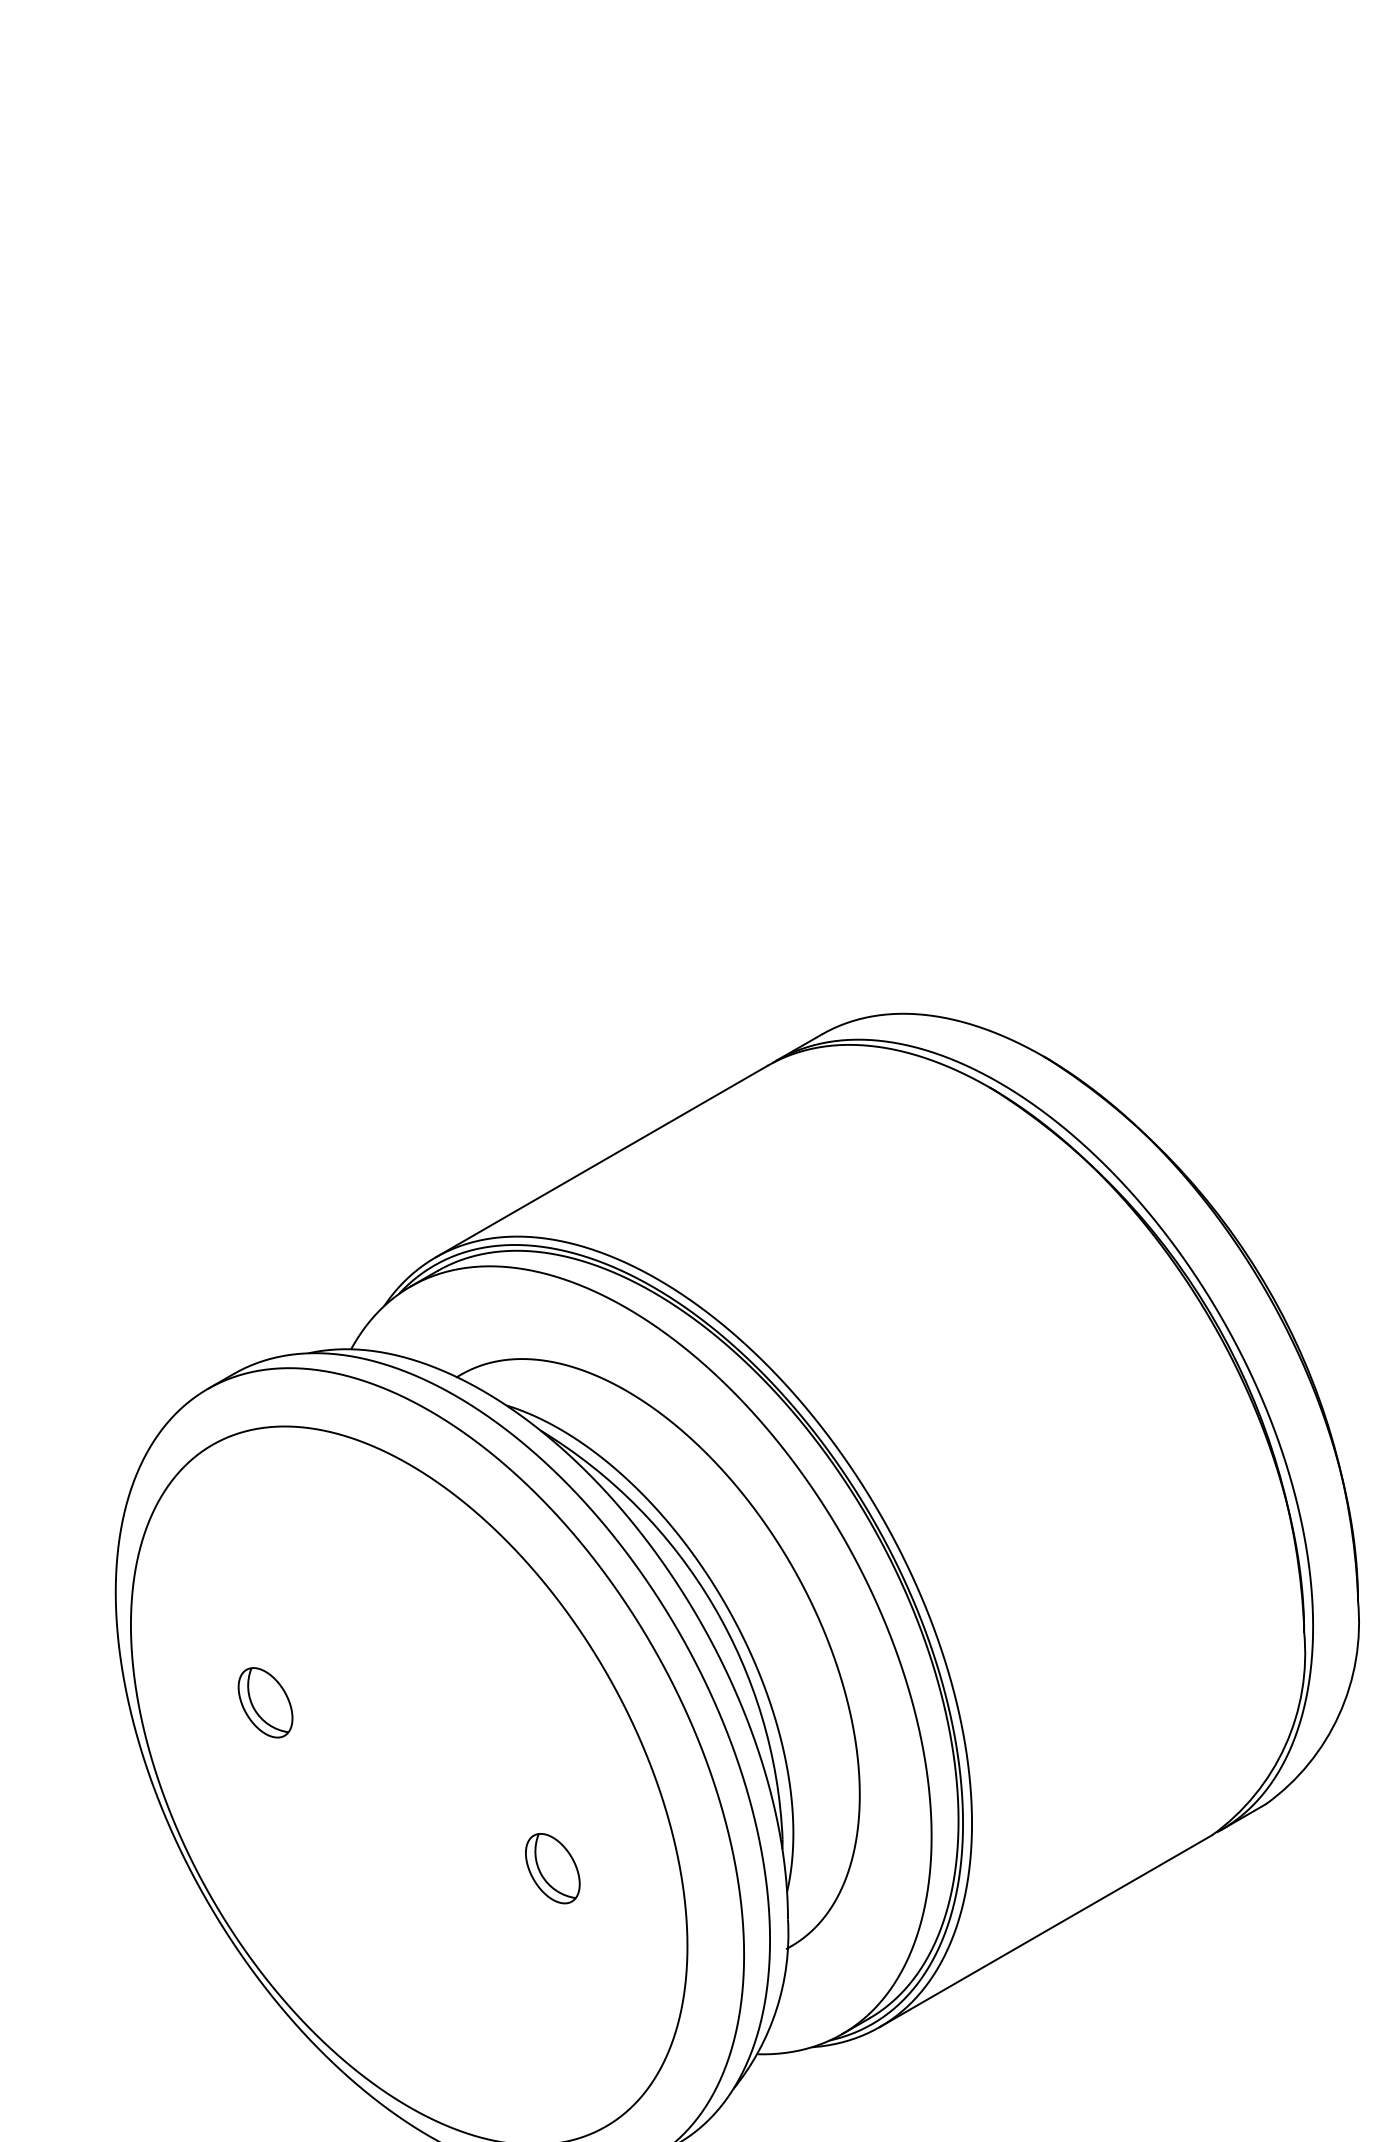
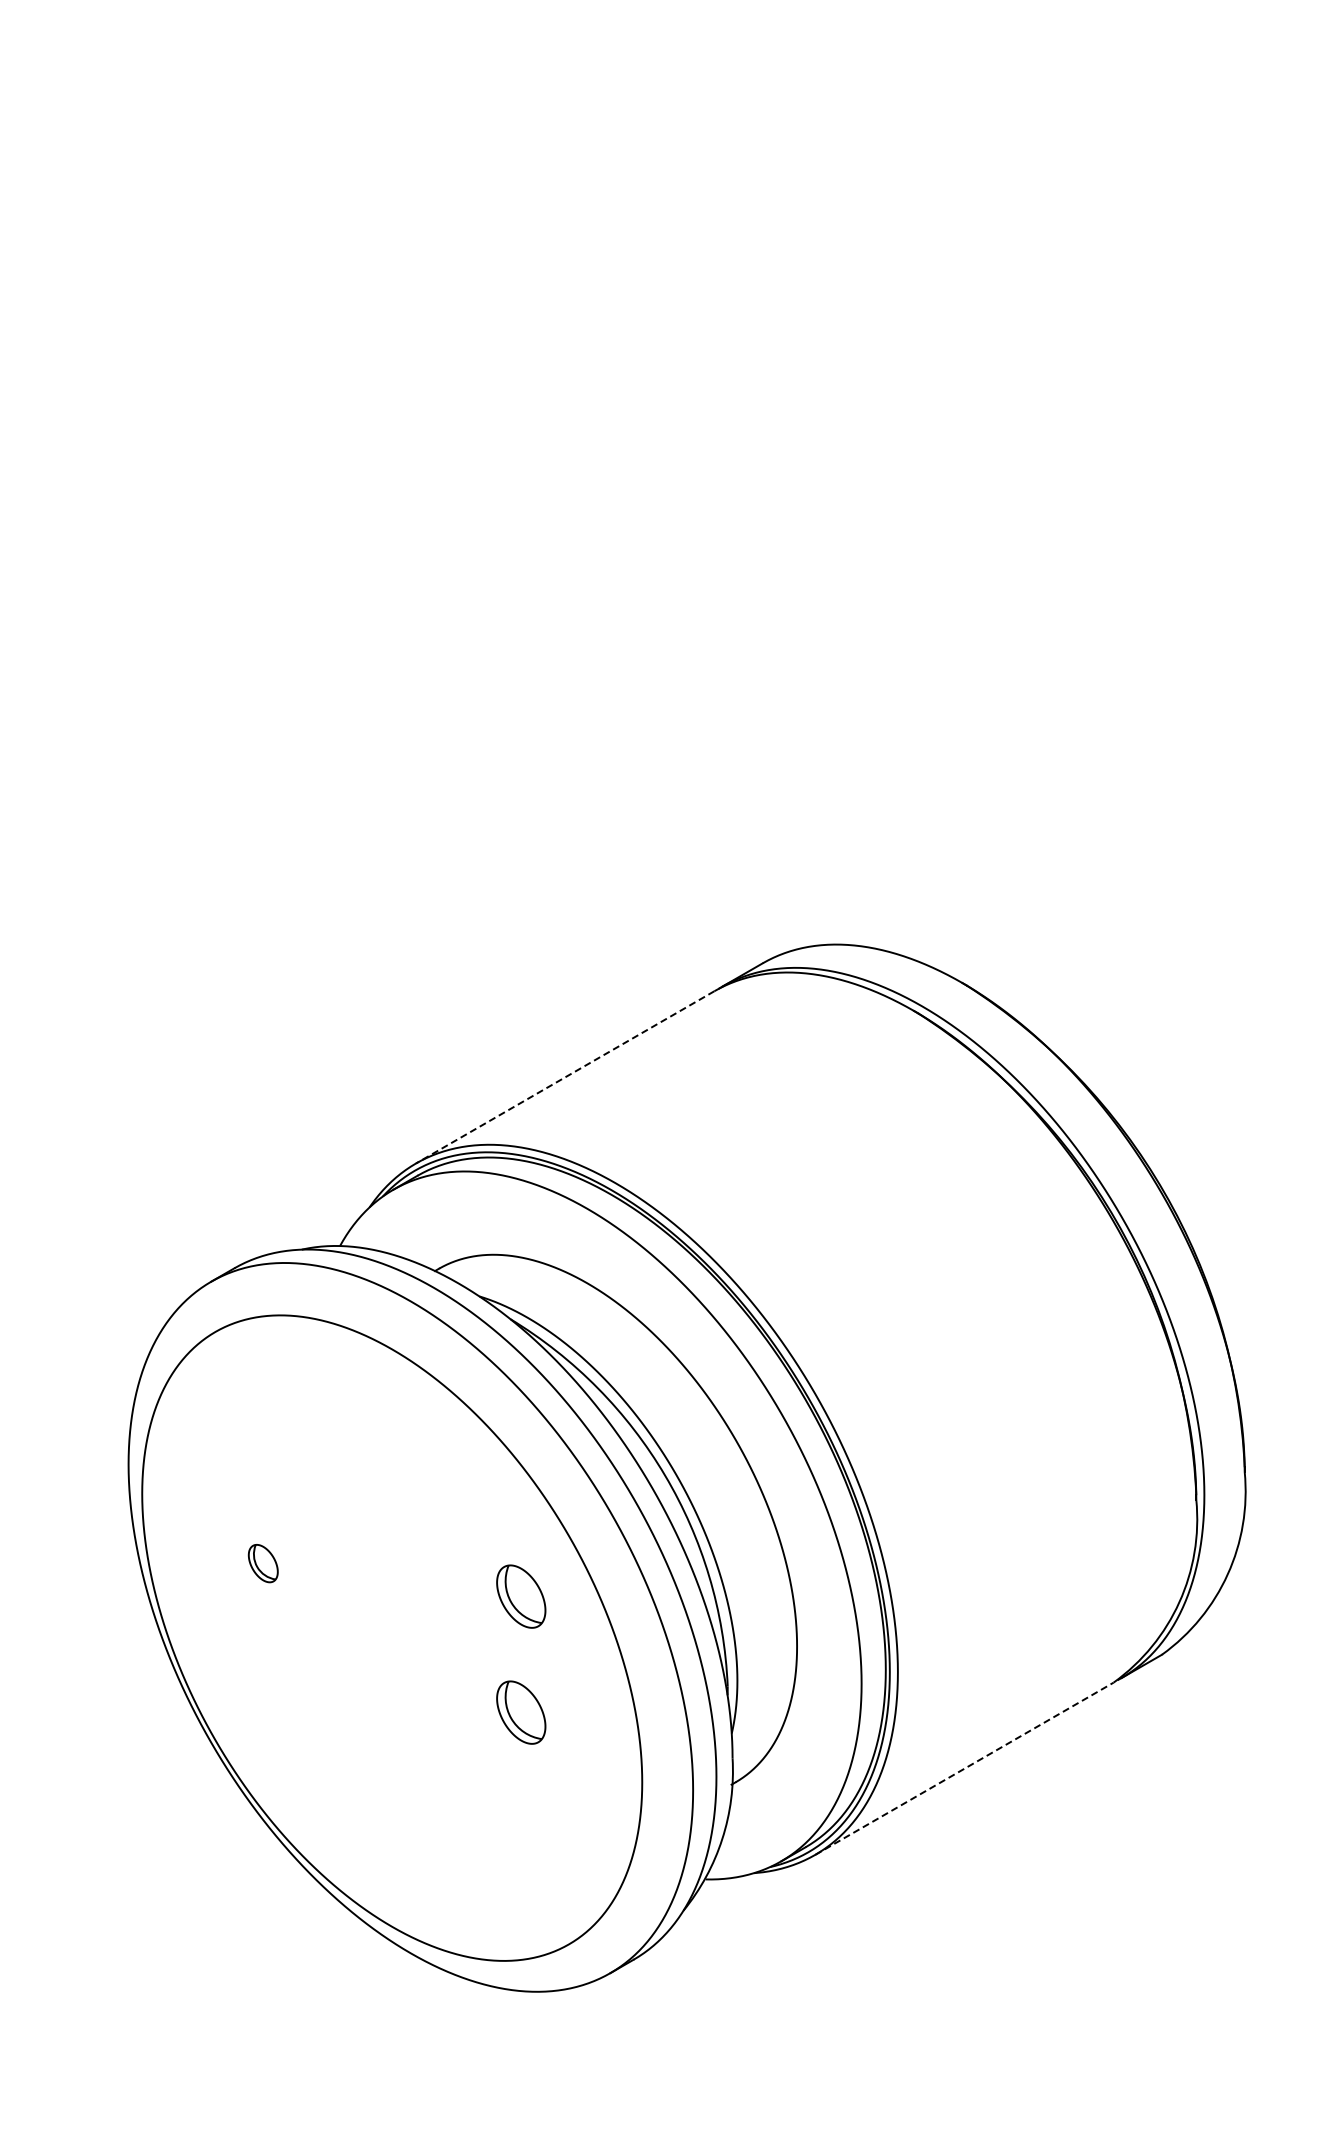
line: (600, 1161) -> (564, 1077), solid -> dashed
part: (265, 1702) -> (263, 1563), size x0.6
part: (553, 1739) -> (521, 1596), added
line: (1046, 1930) -> (964, 1768), solid -> dashed

